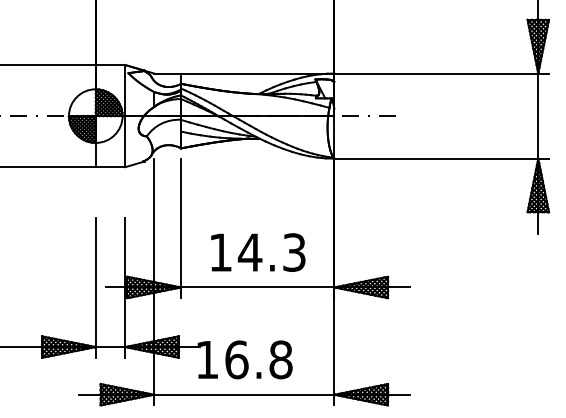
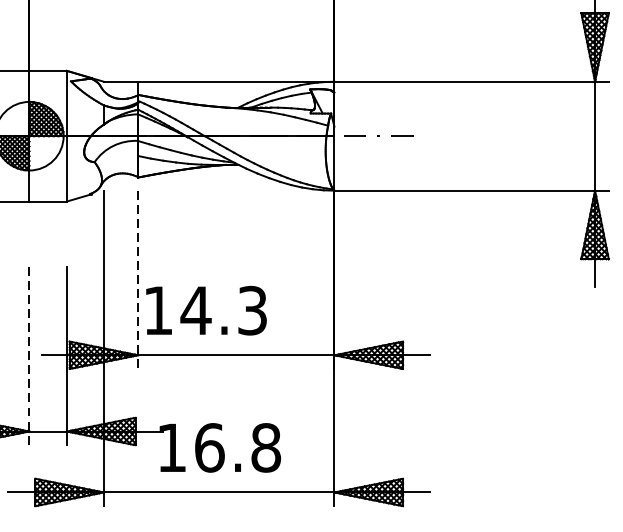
line: (180, 228) -> (137, 279), solid -> dashed
text: (258, 252) -> (206, 310), moved
line: (95, 288) -> (28, 356), solid -> dashed

